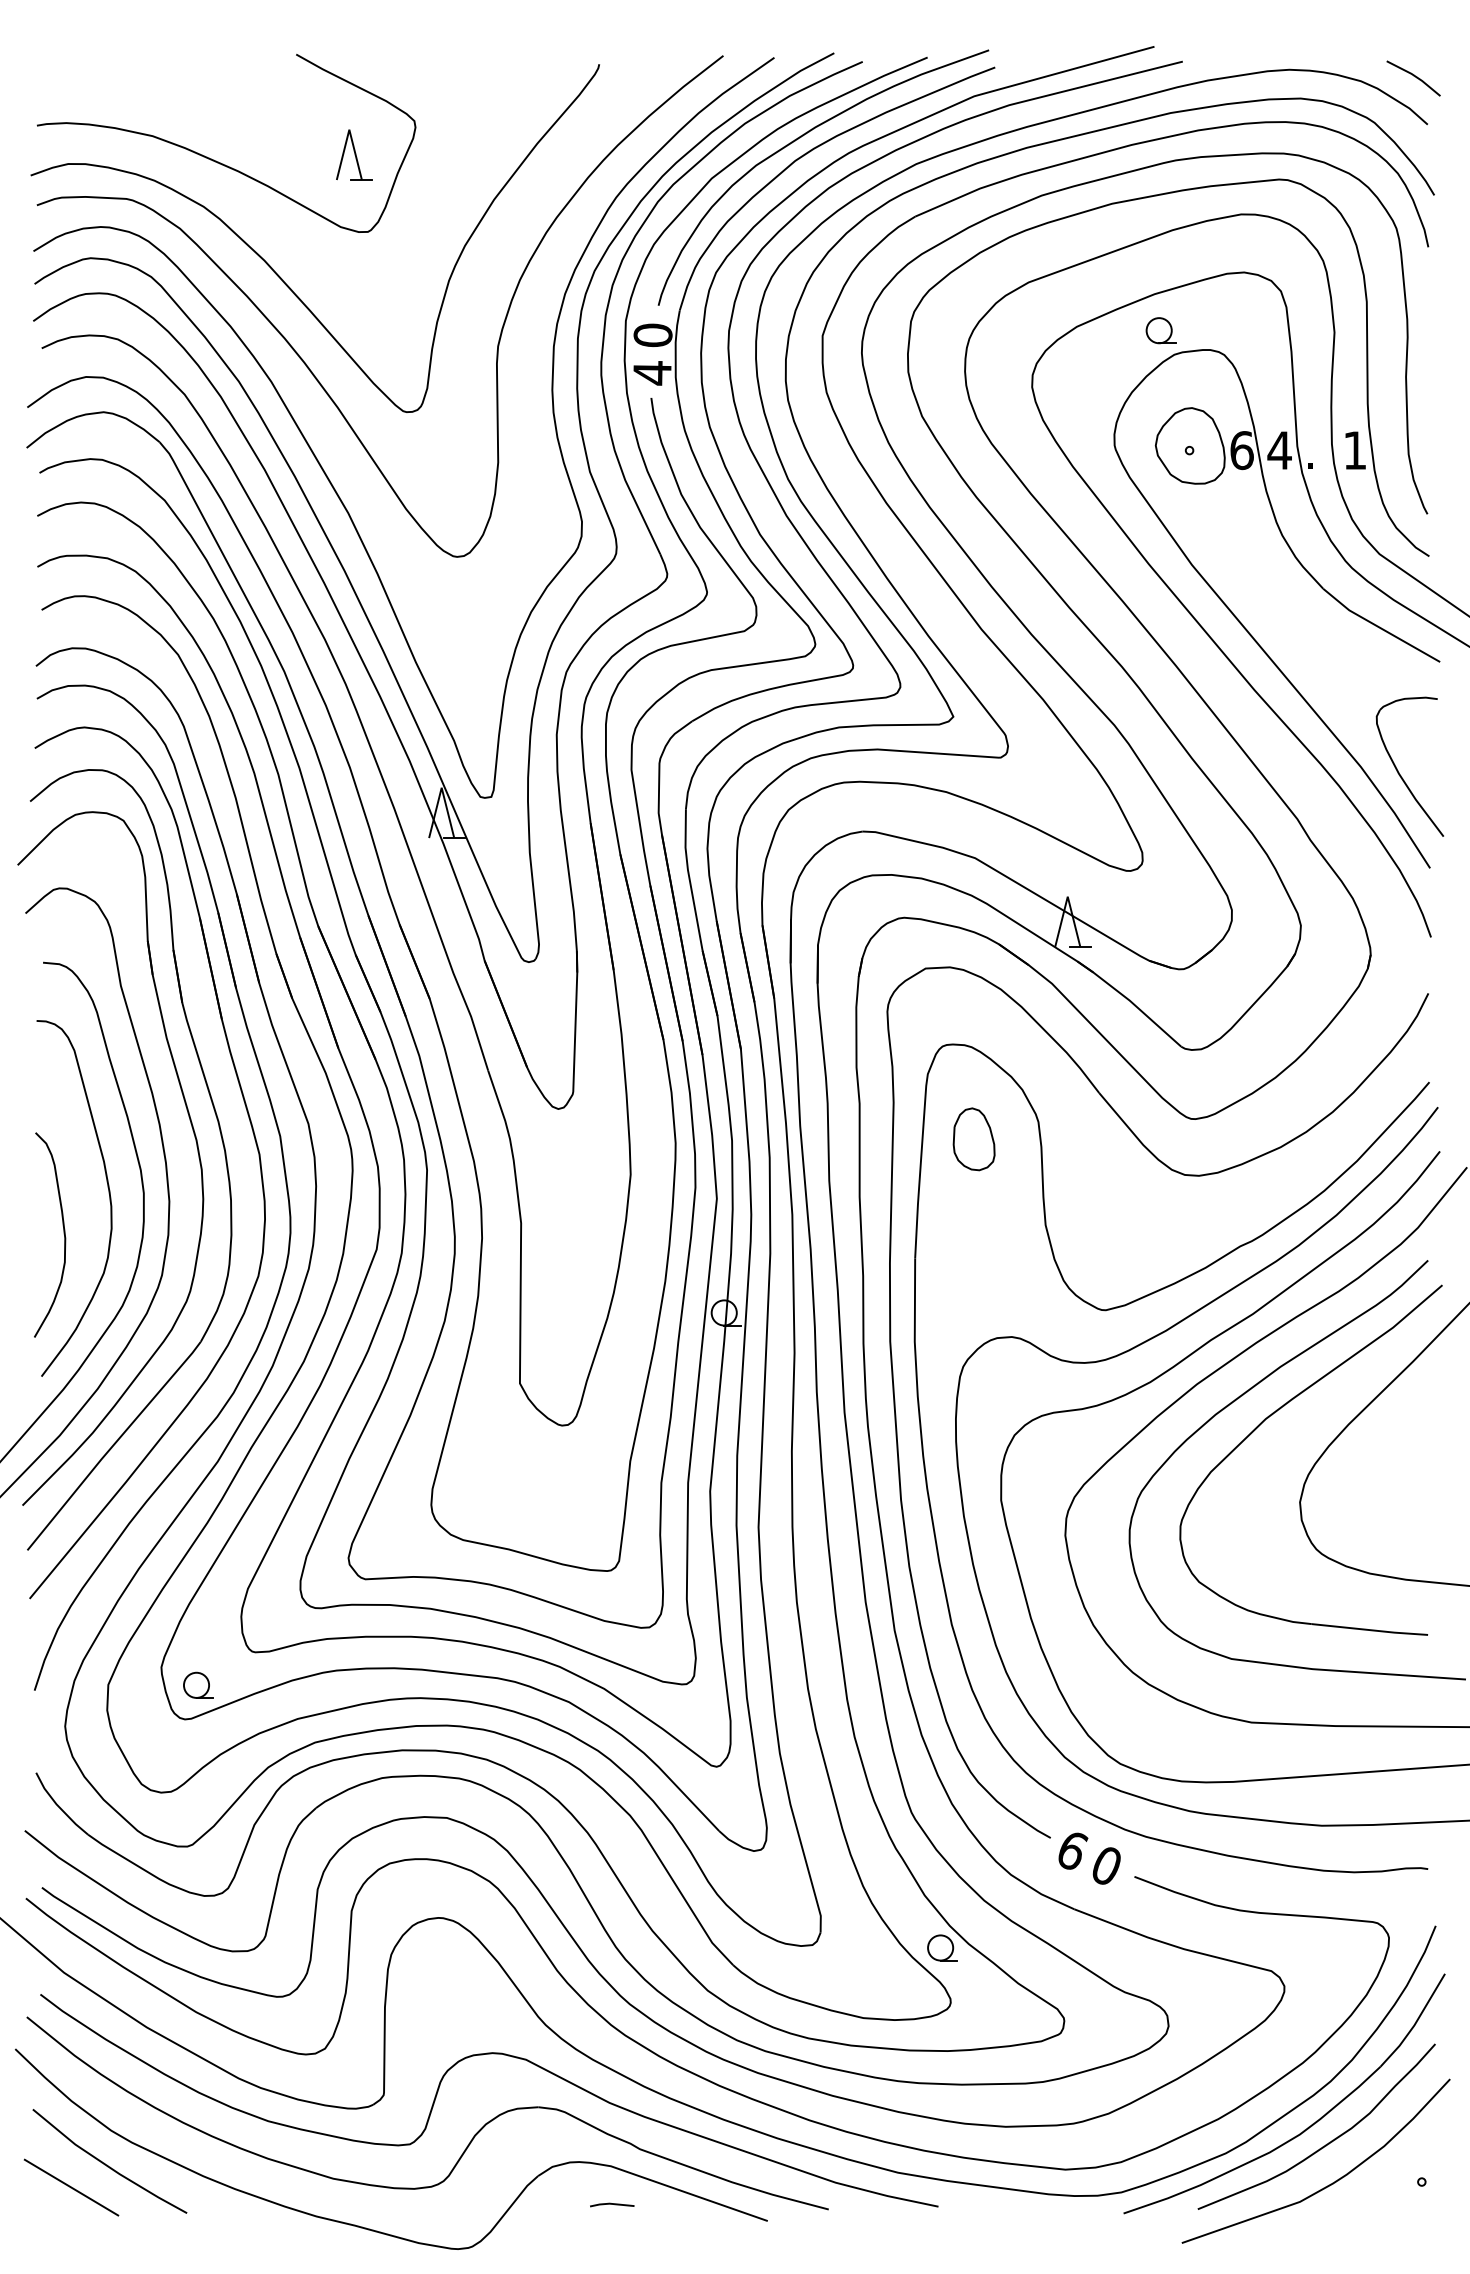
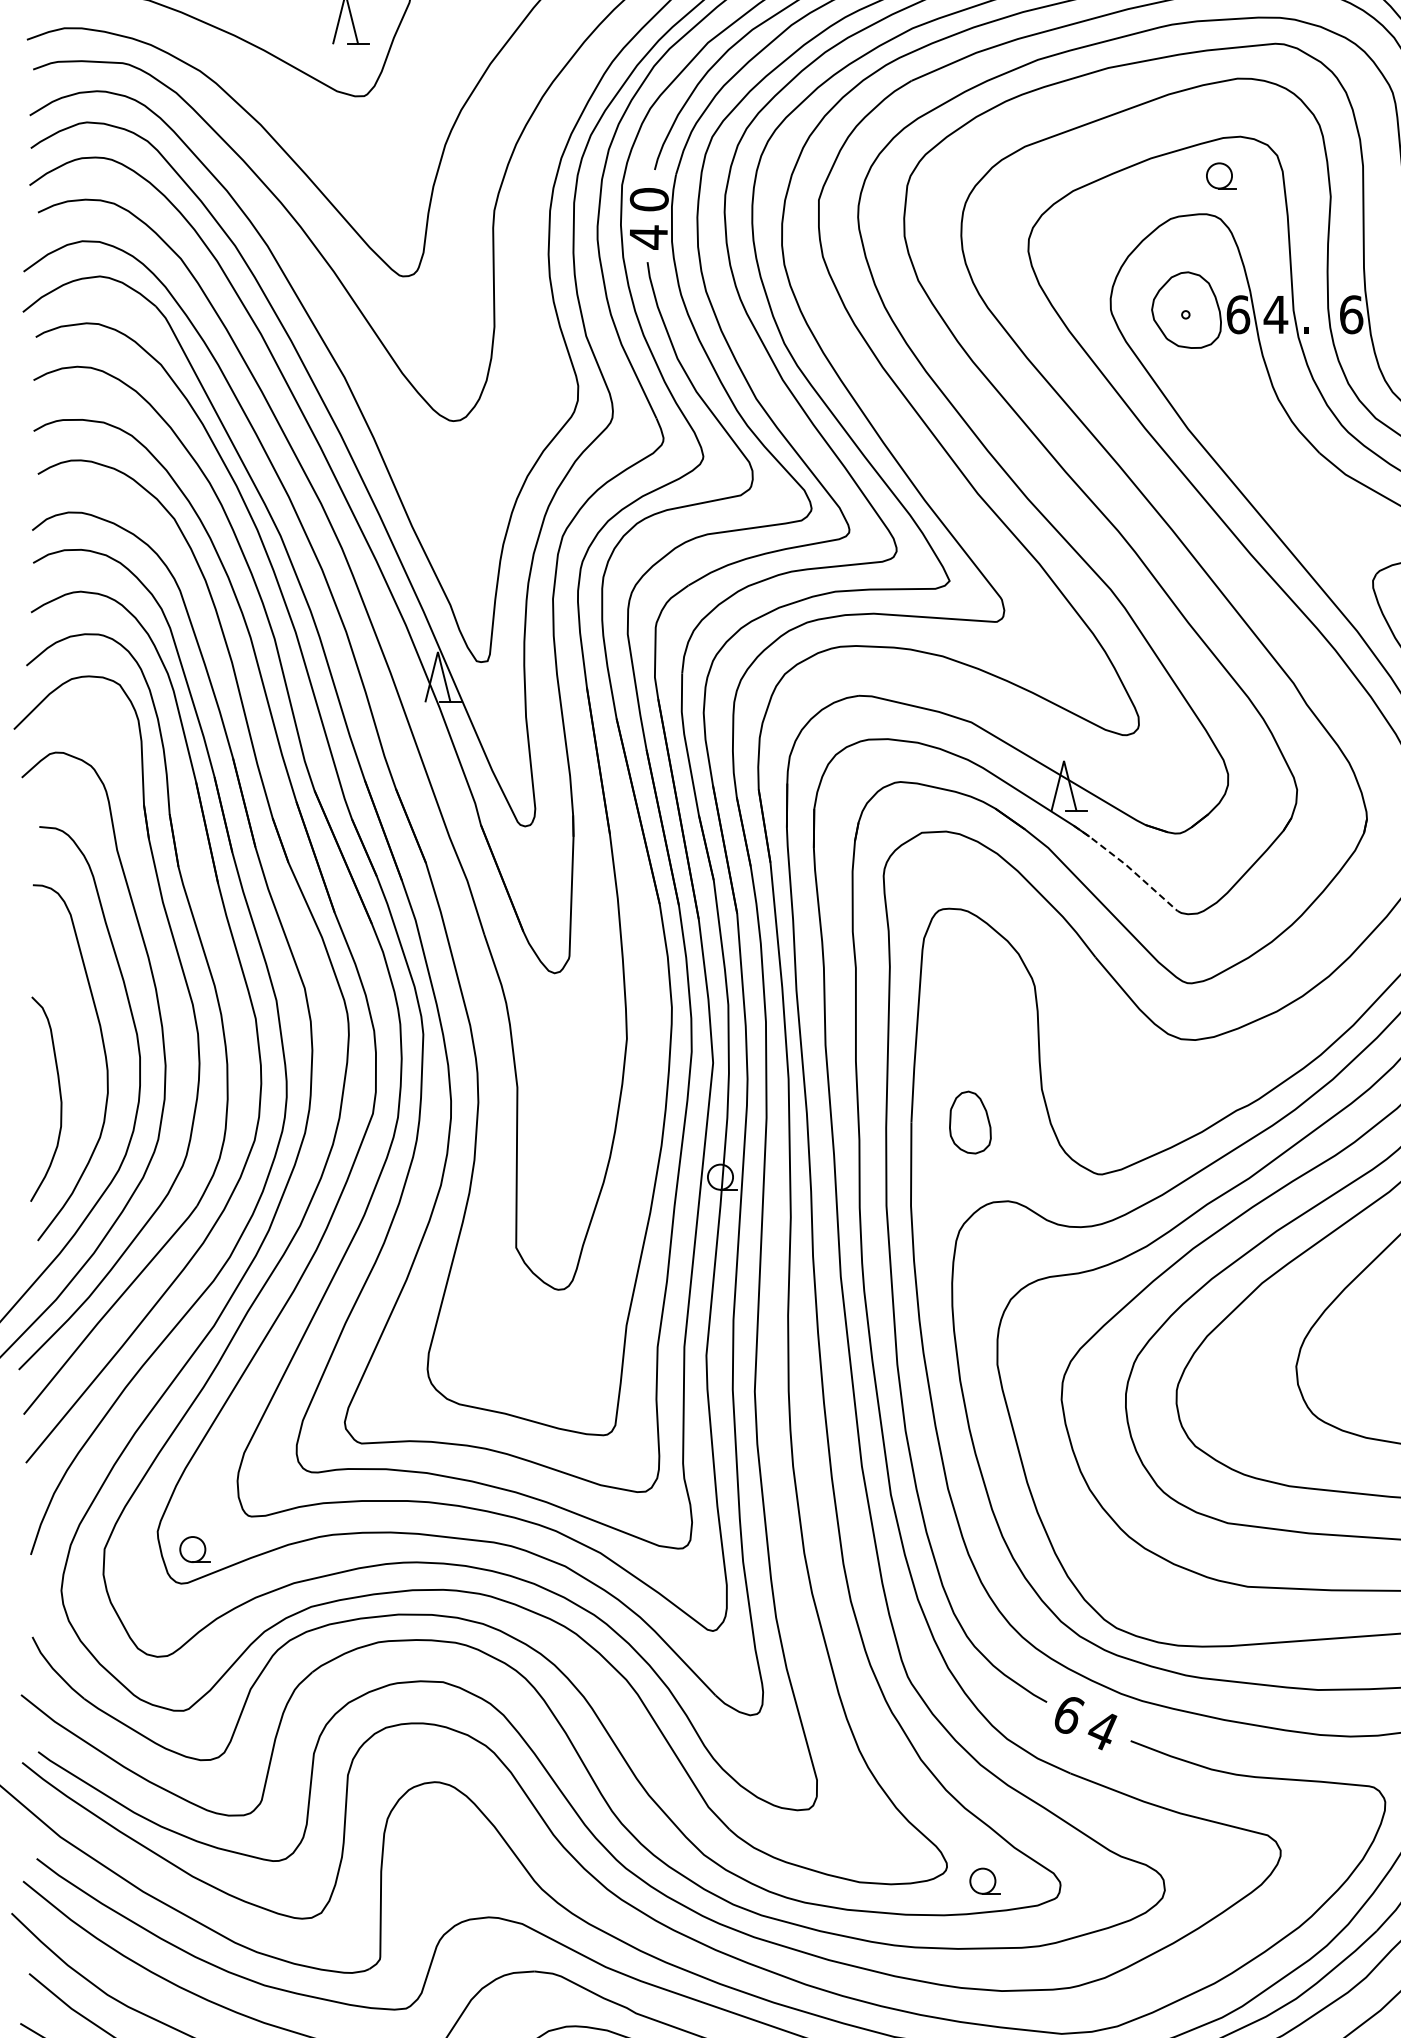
part: (1160, 330) -> (1220, 175), moved
text: (1355, 450) -> (1351, 314), 1 -> 6
line: (1130, 1001) -> (1126, 865), solid -> dashed
part: (973, 1139) -> (969, 1122), moved
text: (1105, 1866) -> (1101, 1730), 0 -> 4
part: (942, 1947) -> (984, 1880), moved

